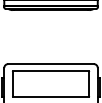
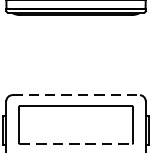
line: (51, 64) -> (76, 95), solid -> dashed
line: (51, 96) -> (76, 143), solid -> dashed

